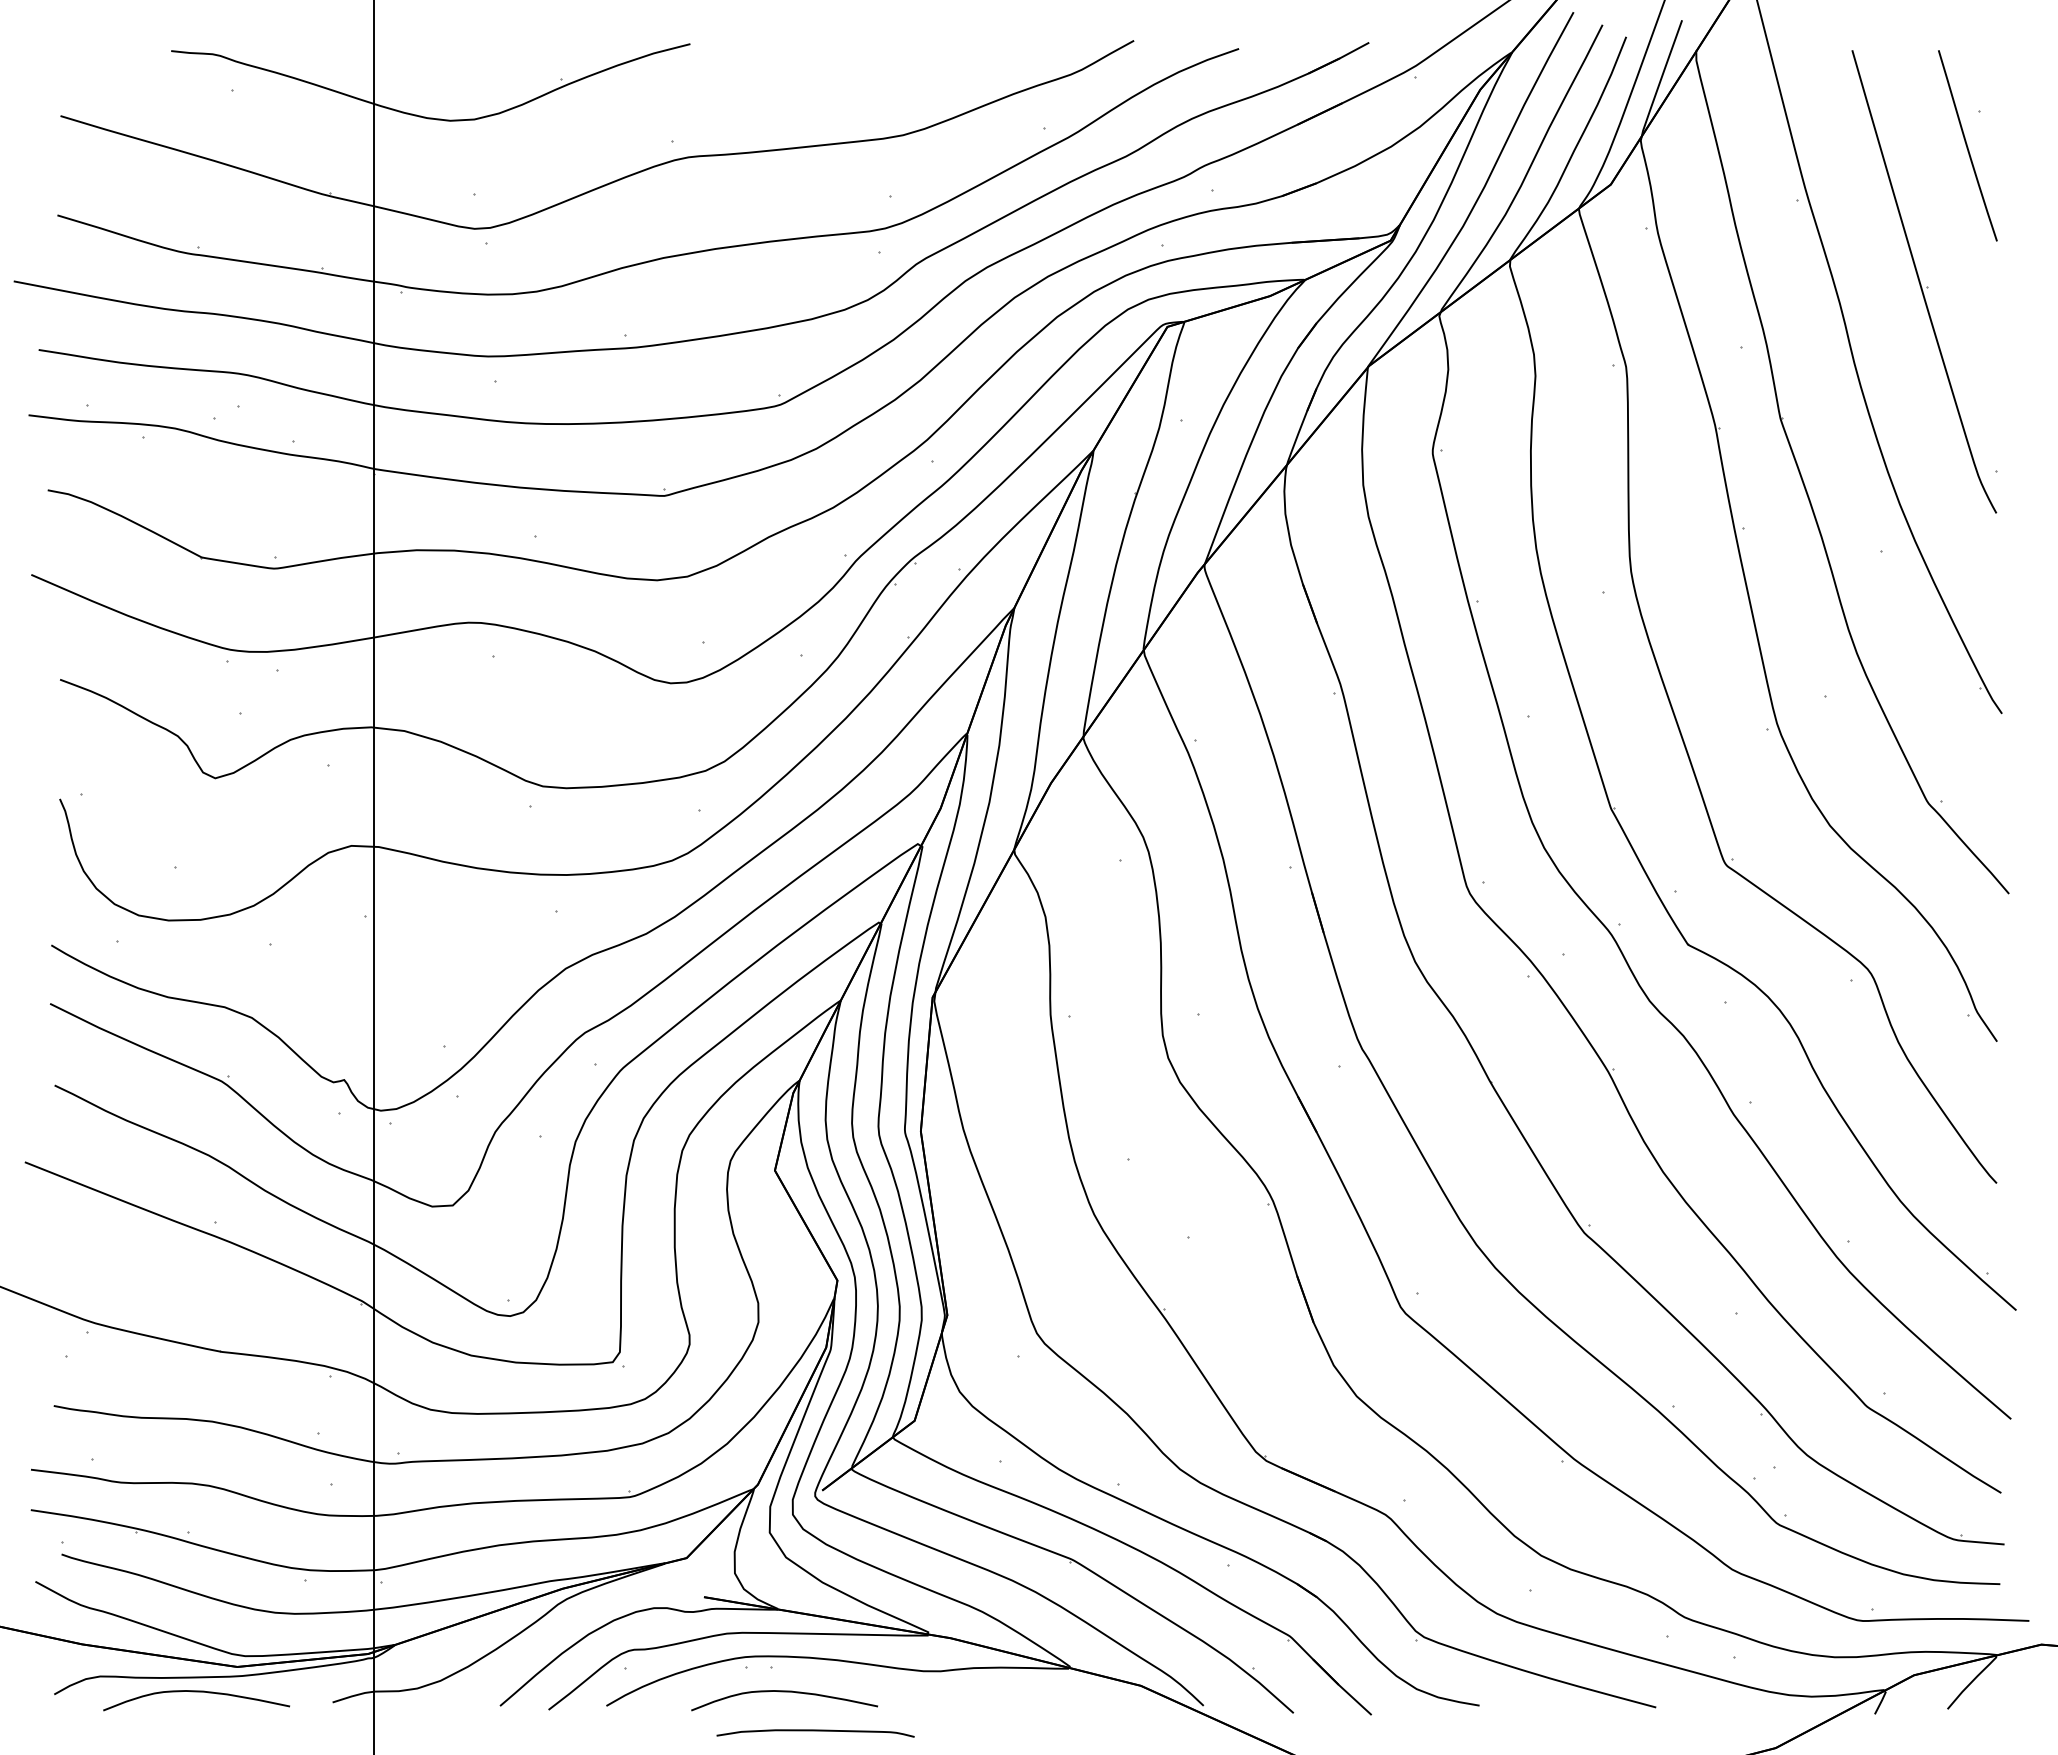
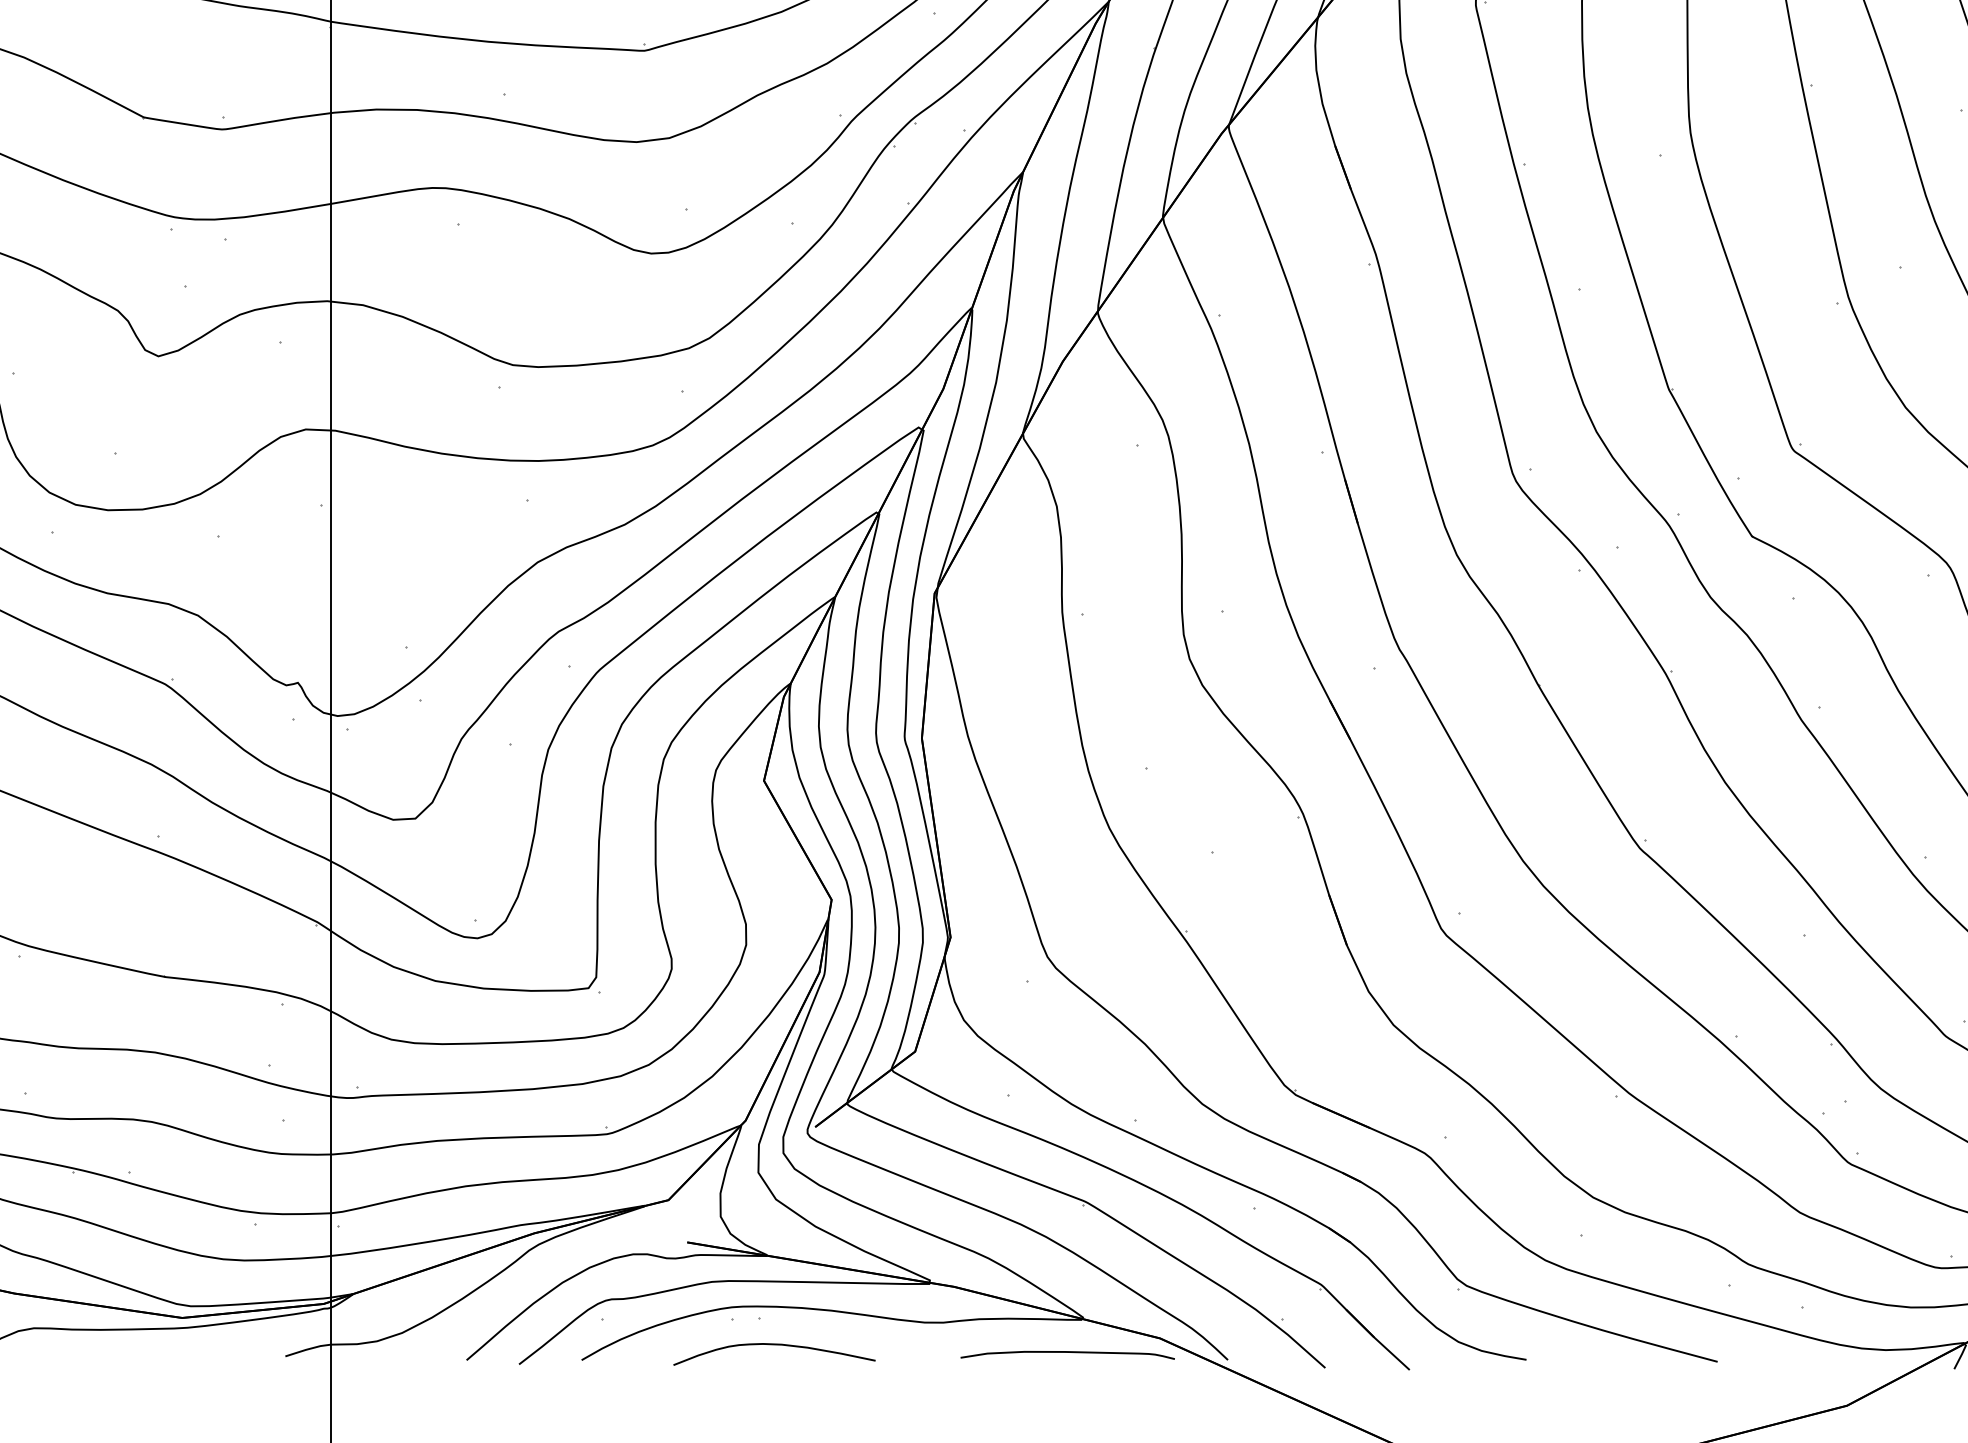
curve: (196, 1692) -> (138, 1345), removed
curve: (815, 1731) -> (1067, 1353), moved

